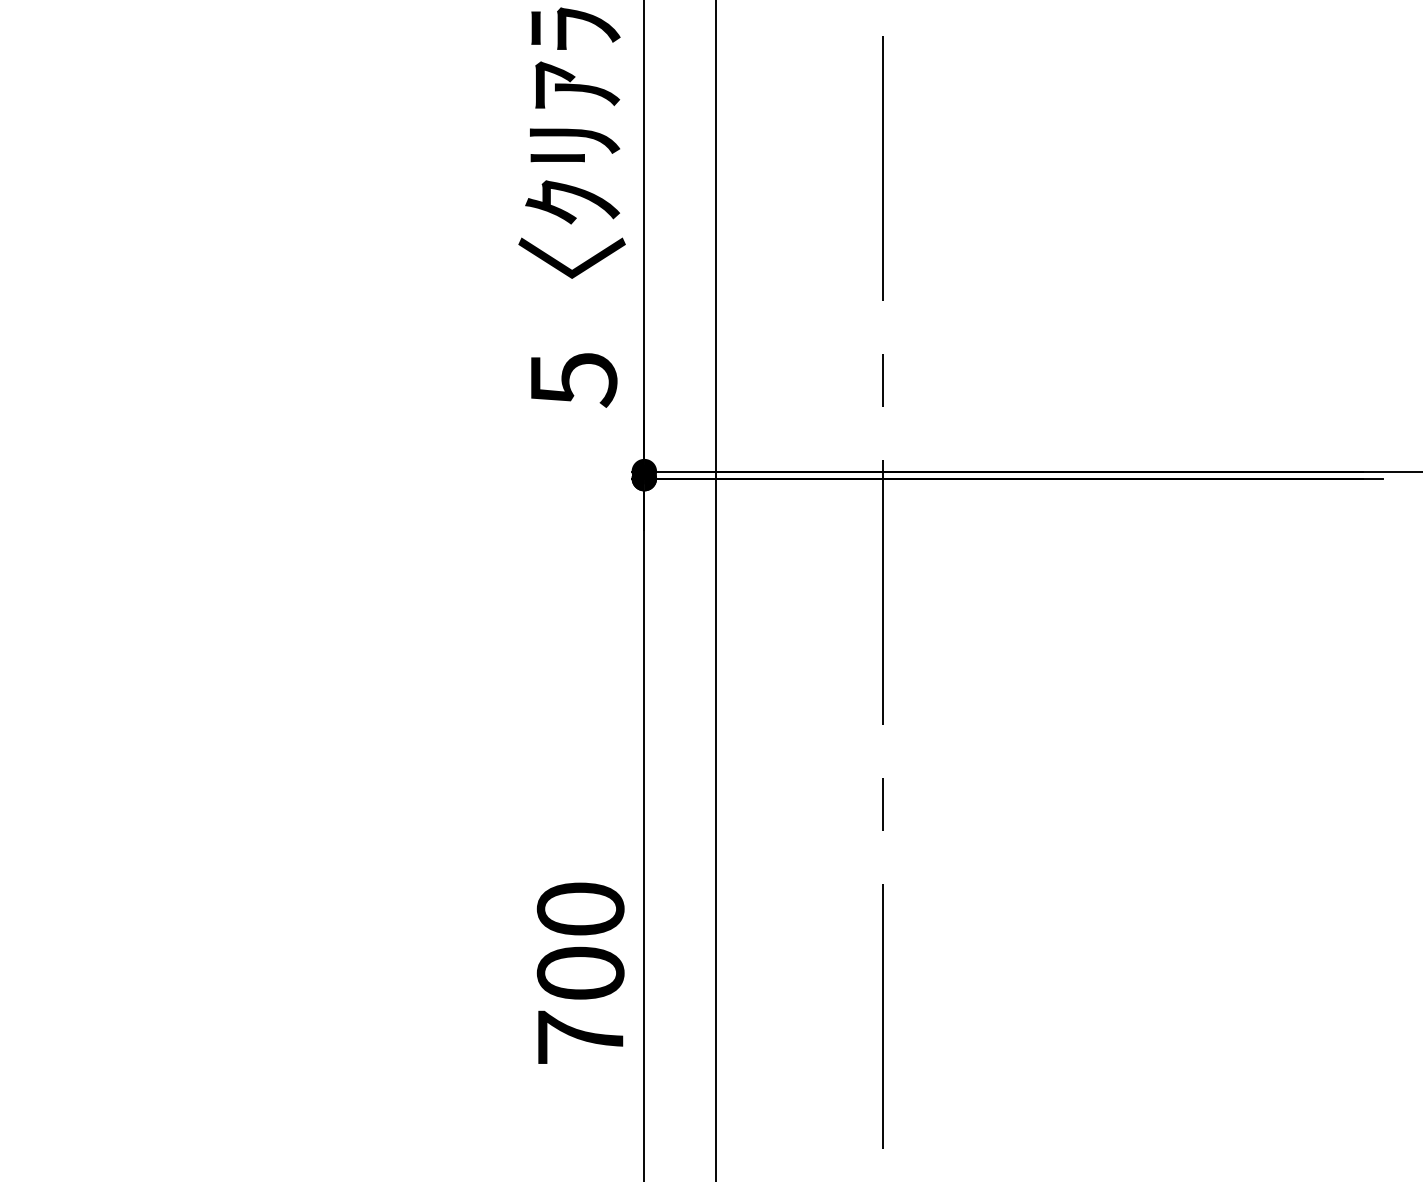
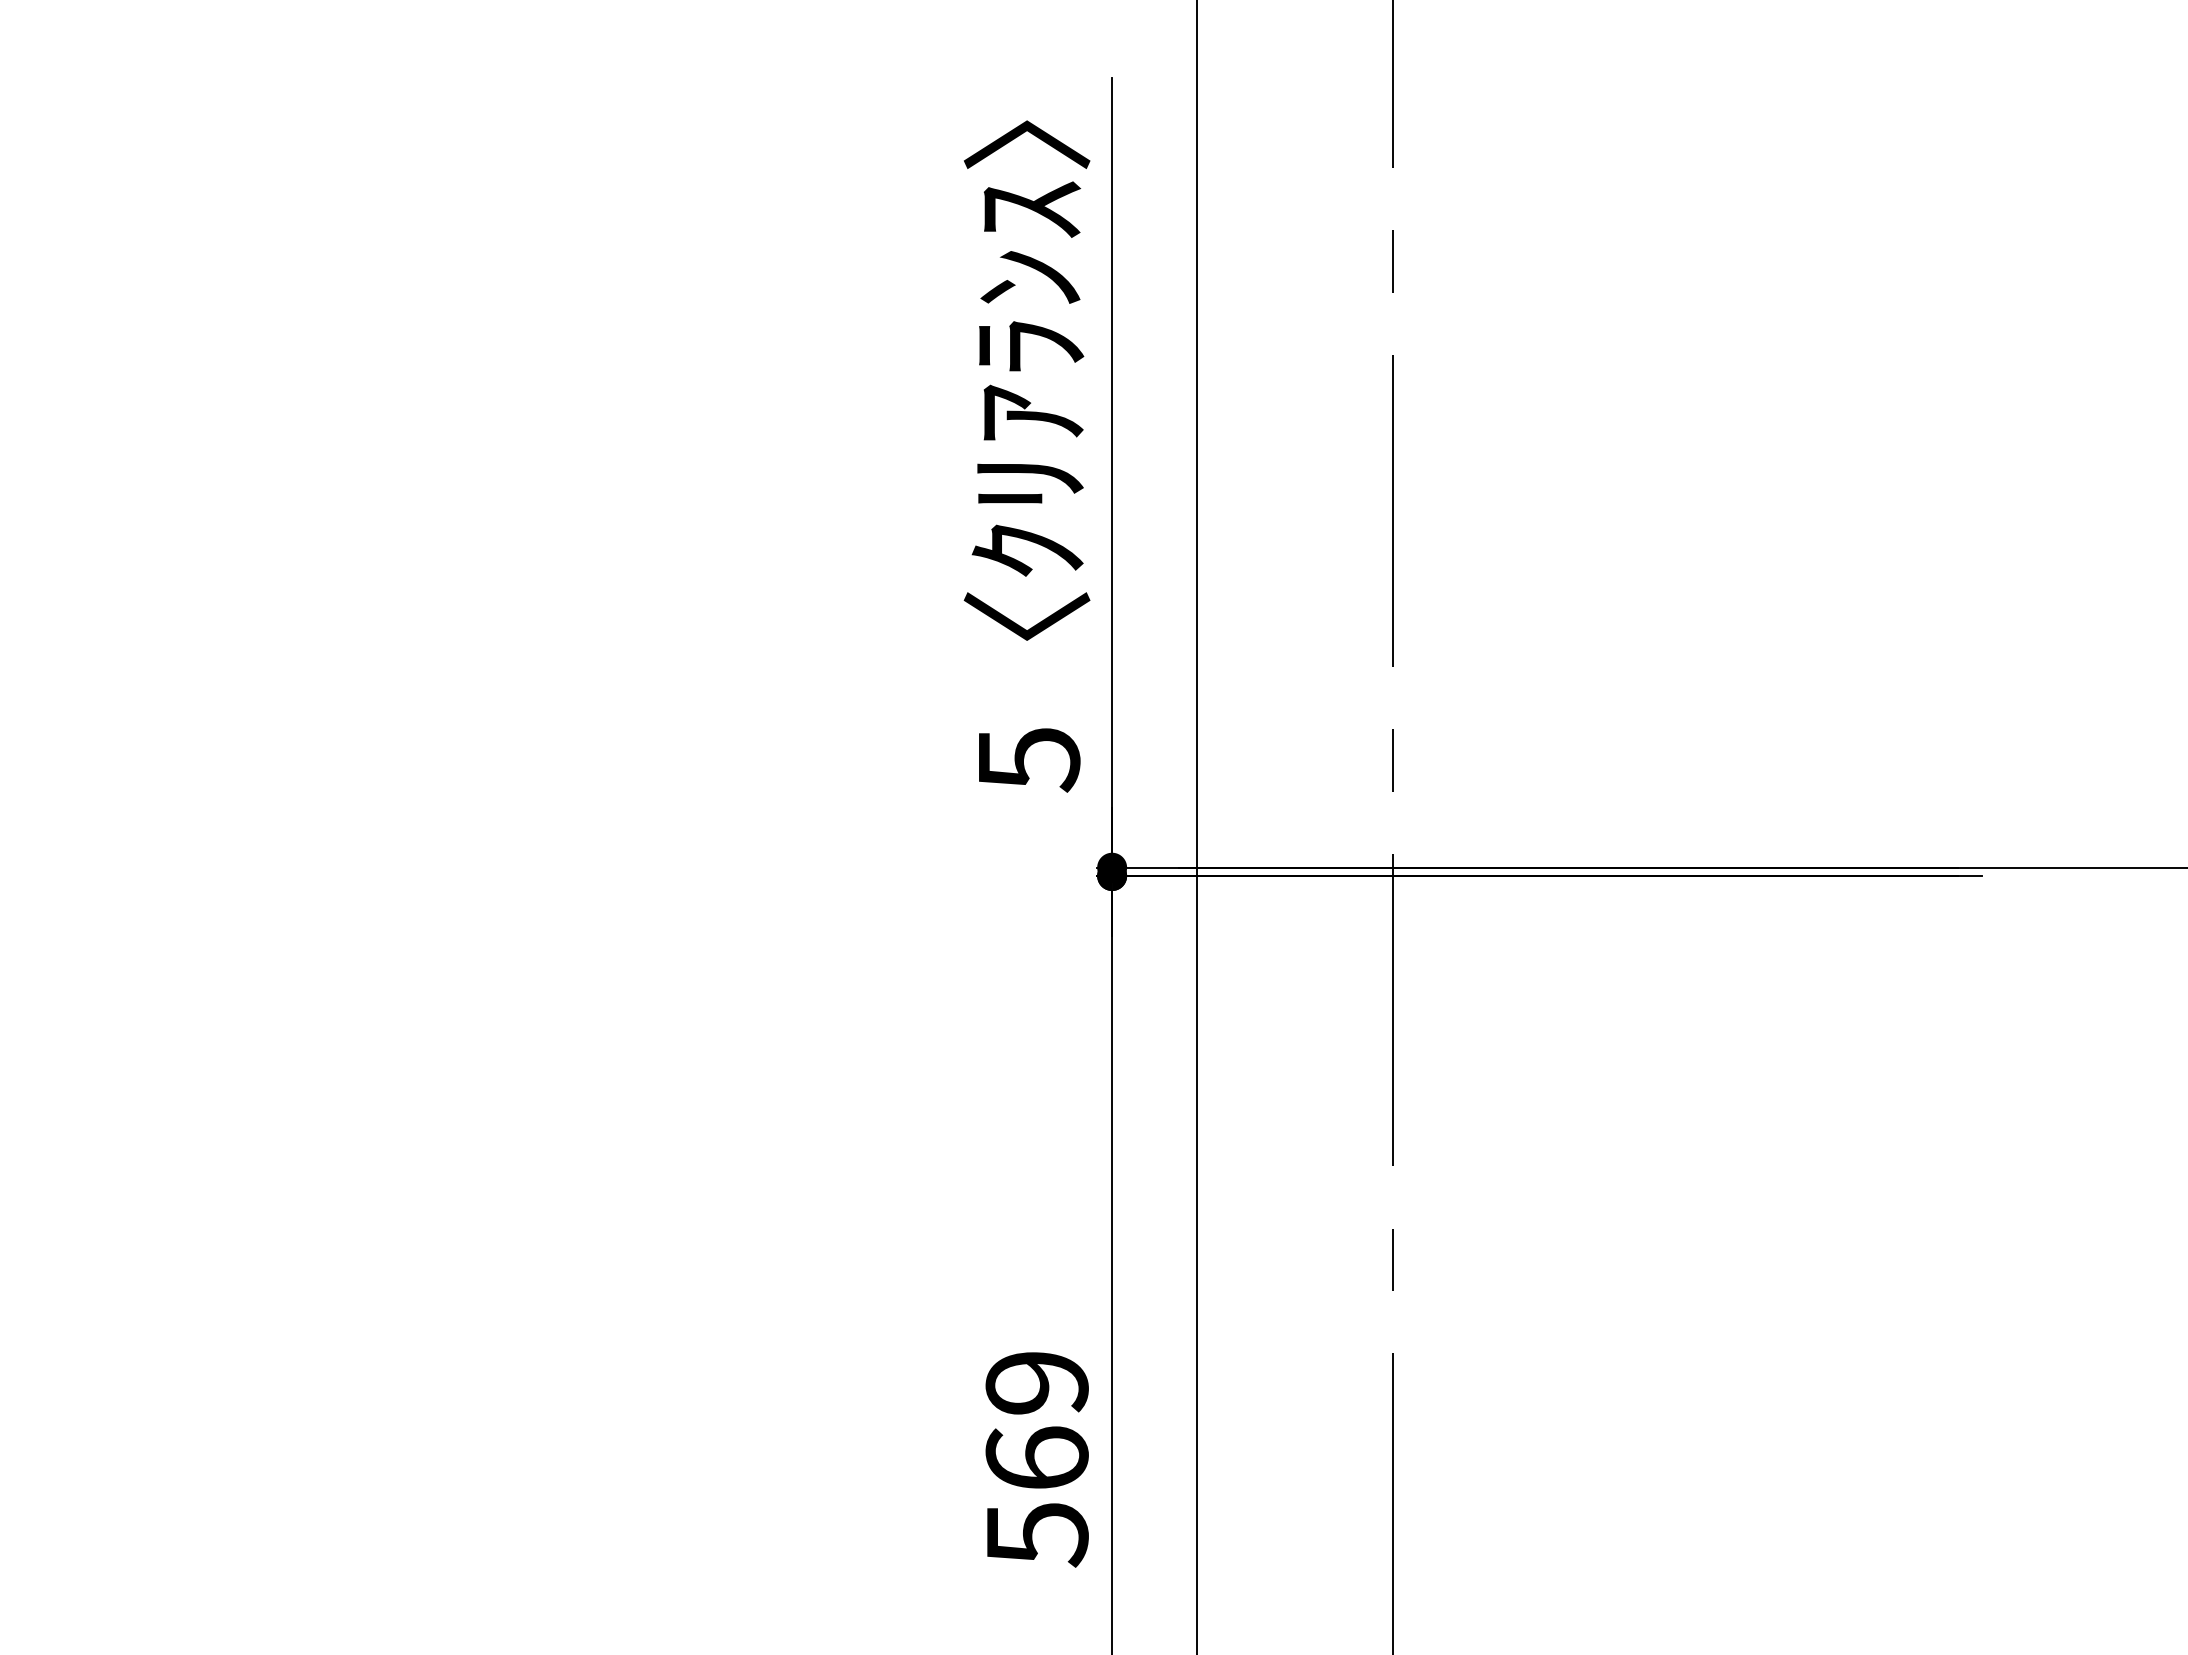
text: (580, 974) -> (1036, 1459), 700 -> 569

